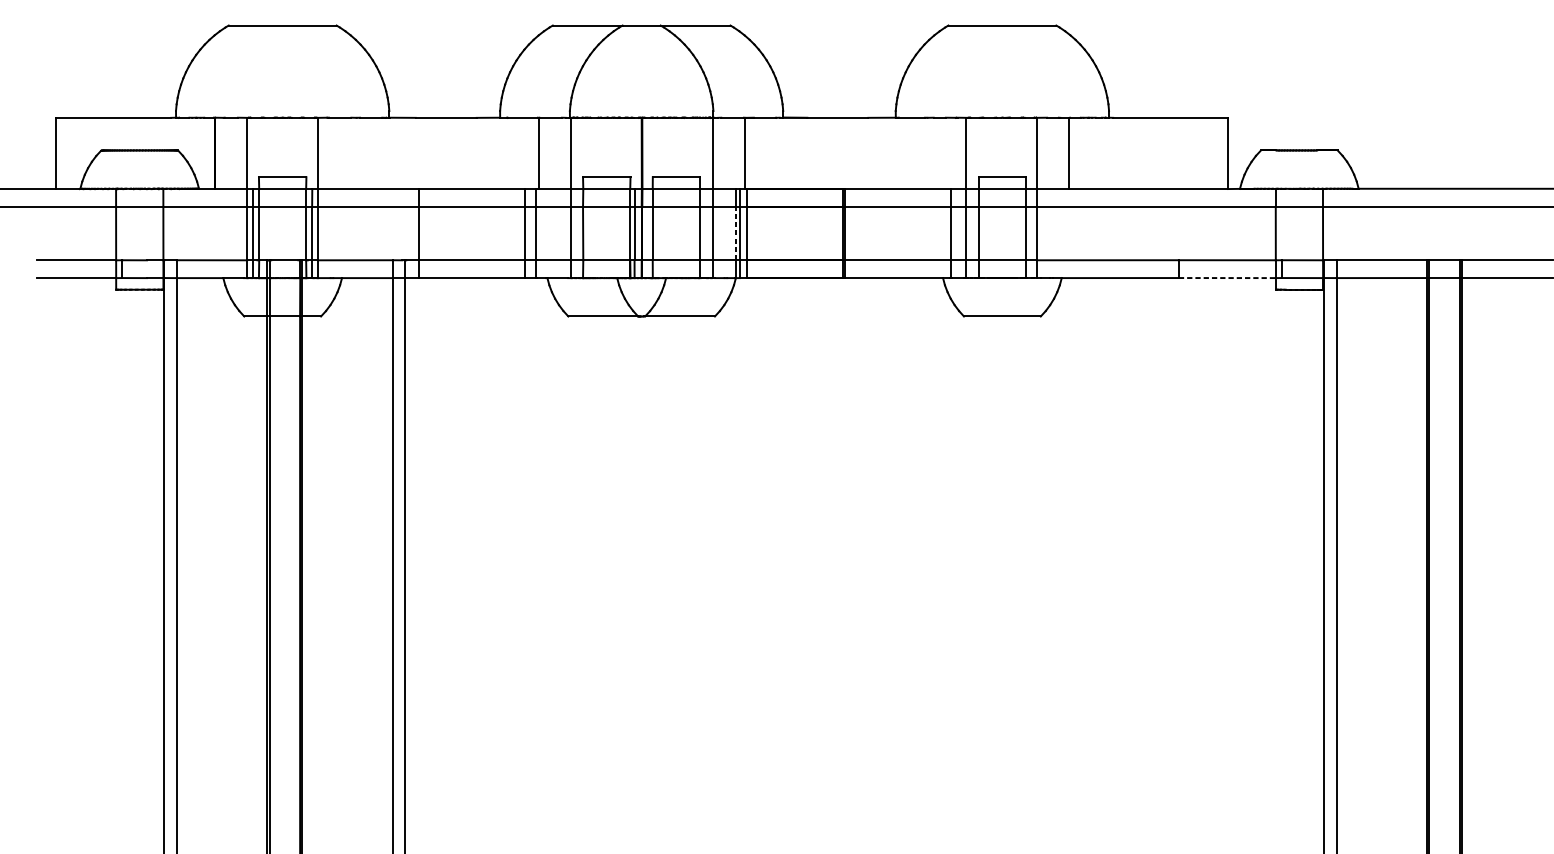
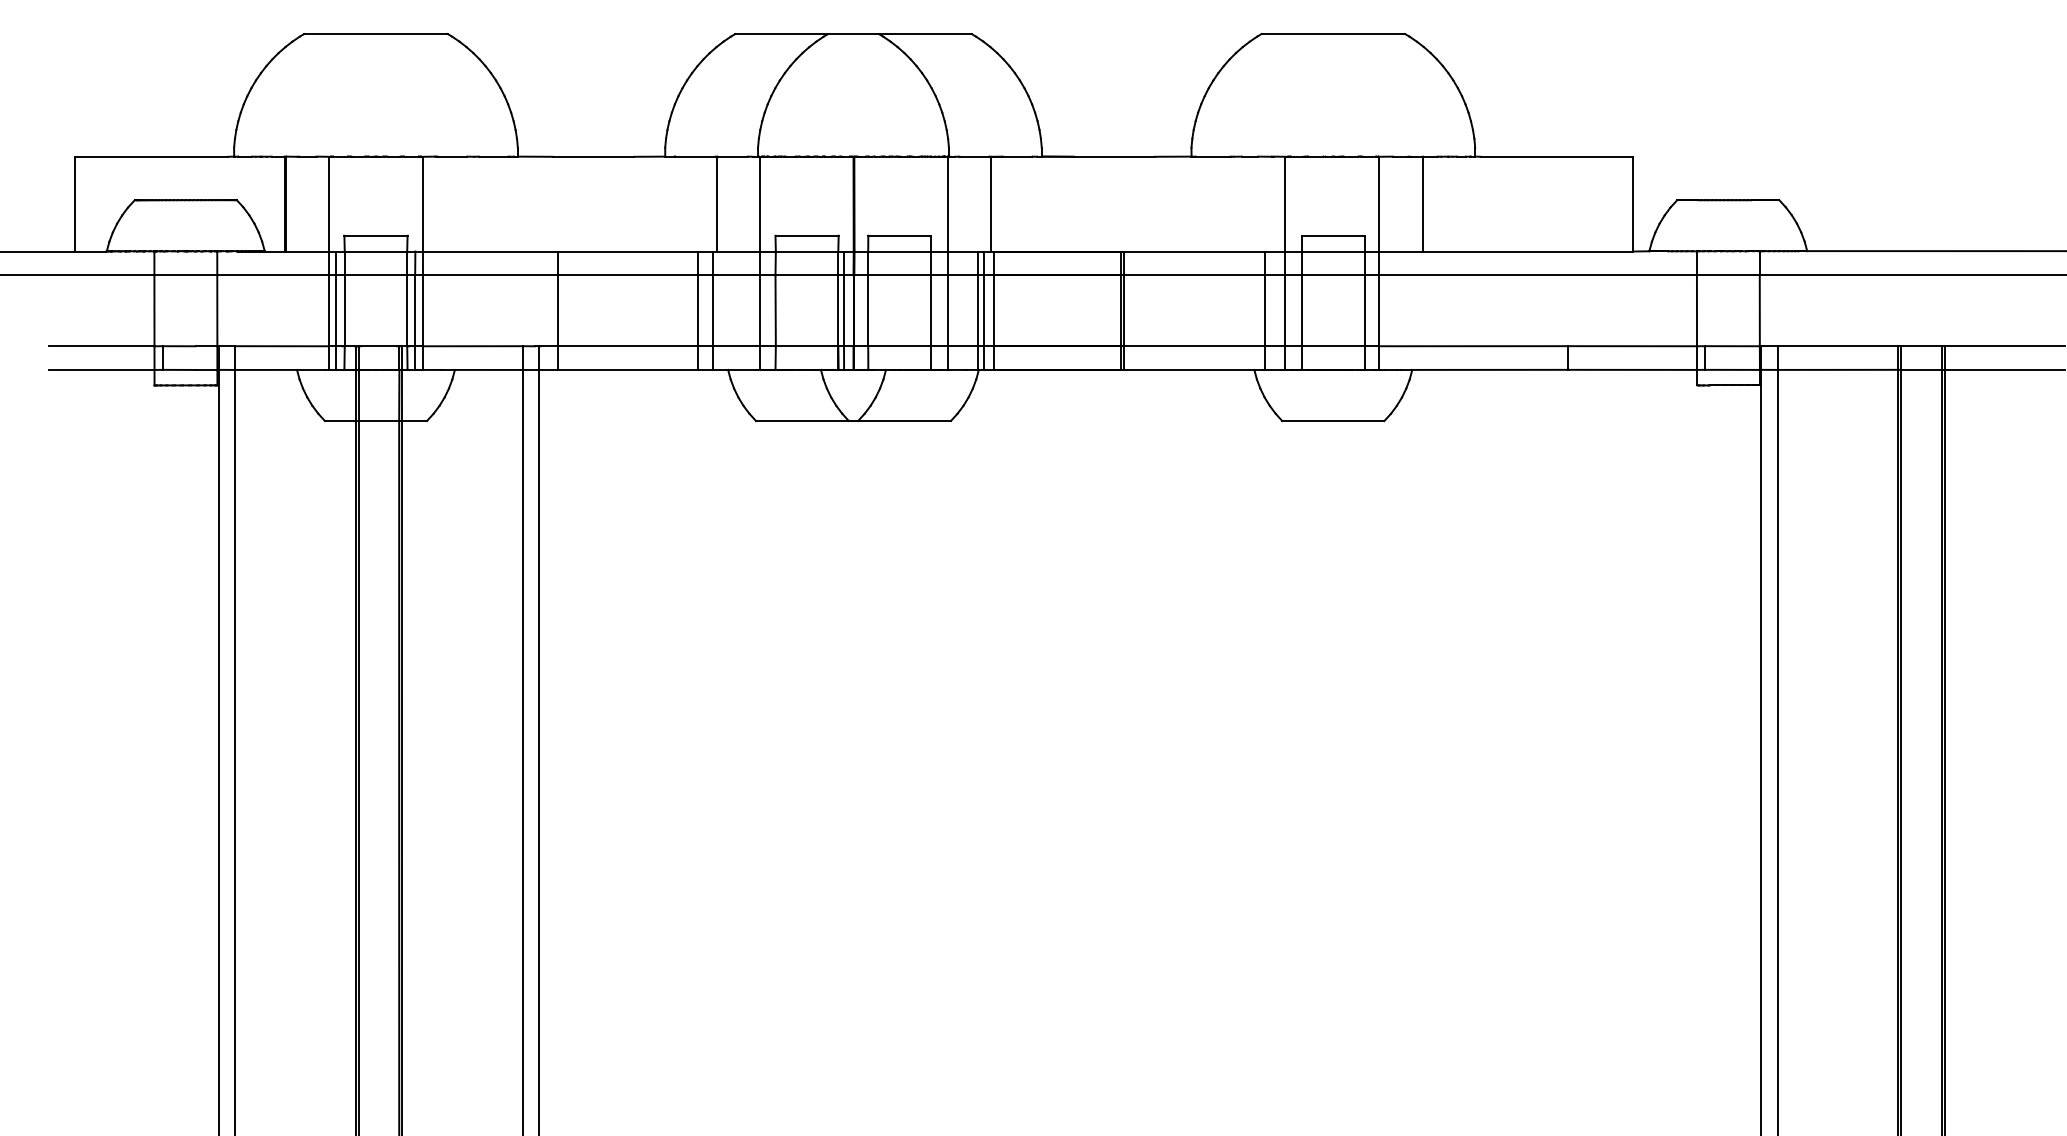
line: (735, 233) -> (978, 310), dashed -> solid
line: (1228, 277) -> (1633, 369), dashed -> solid

